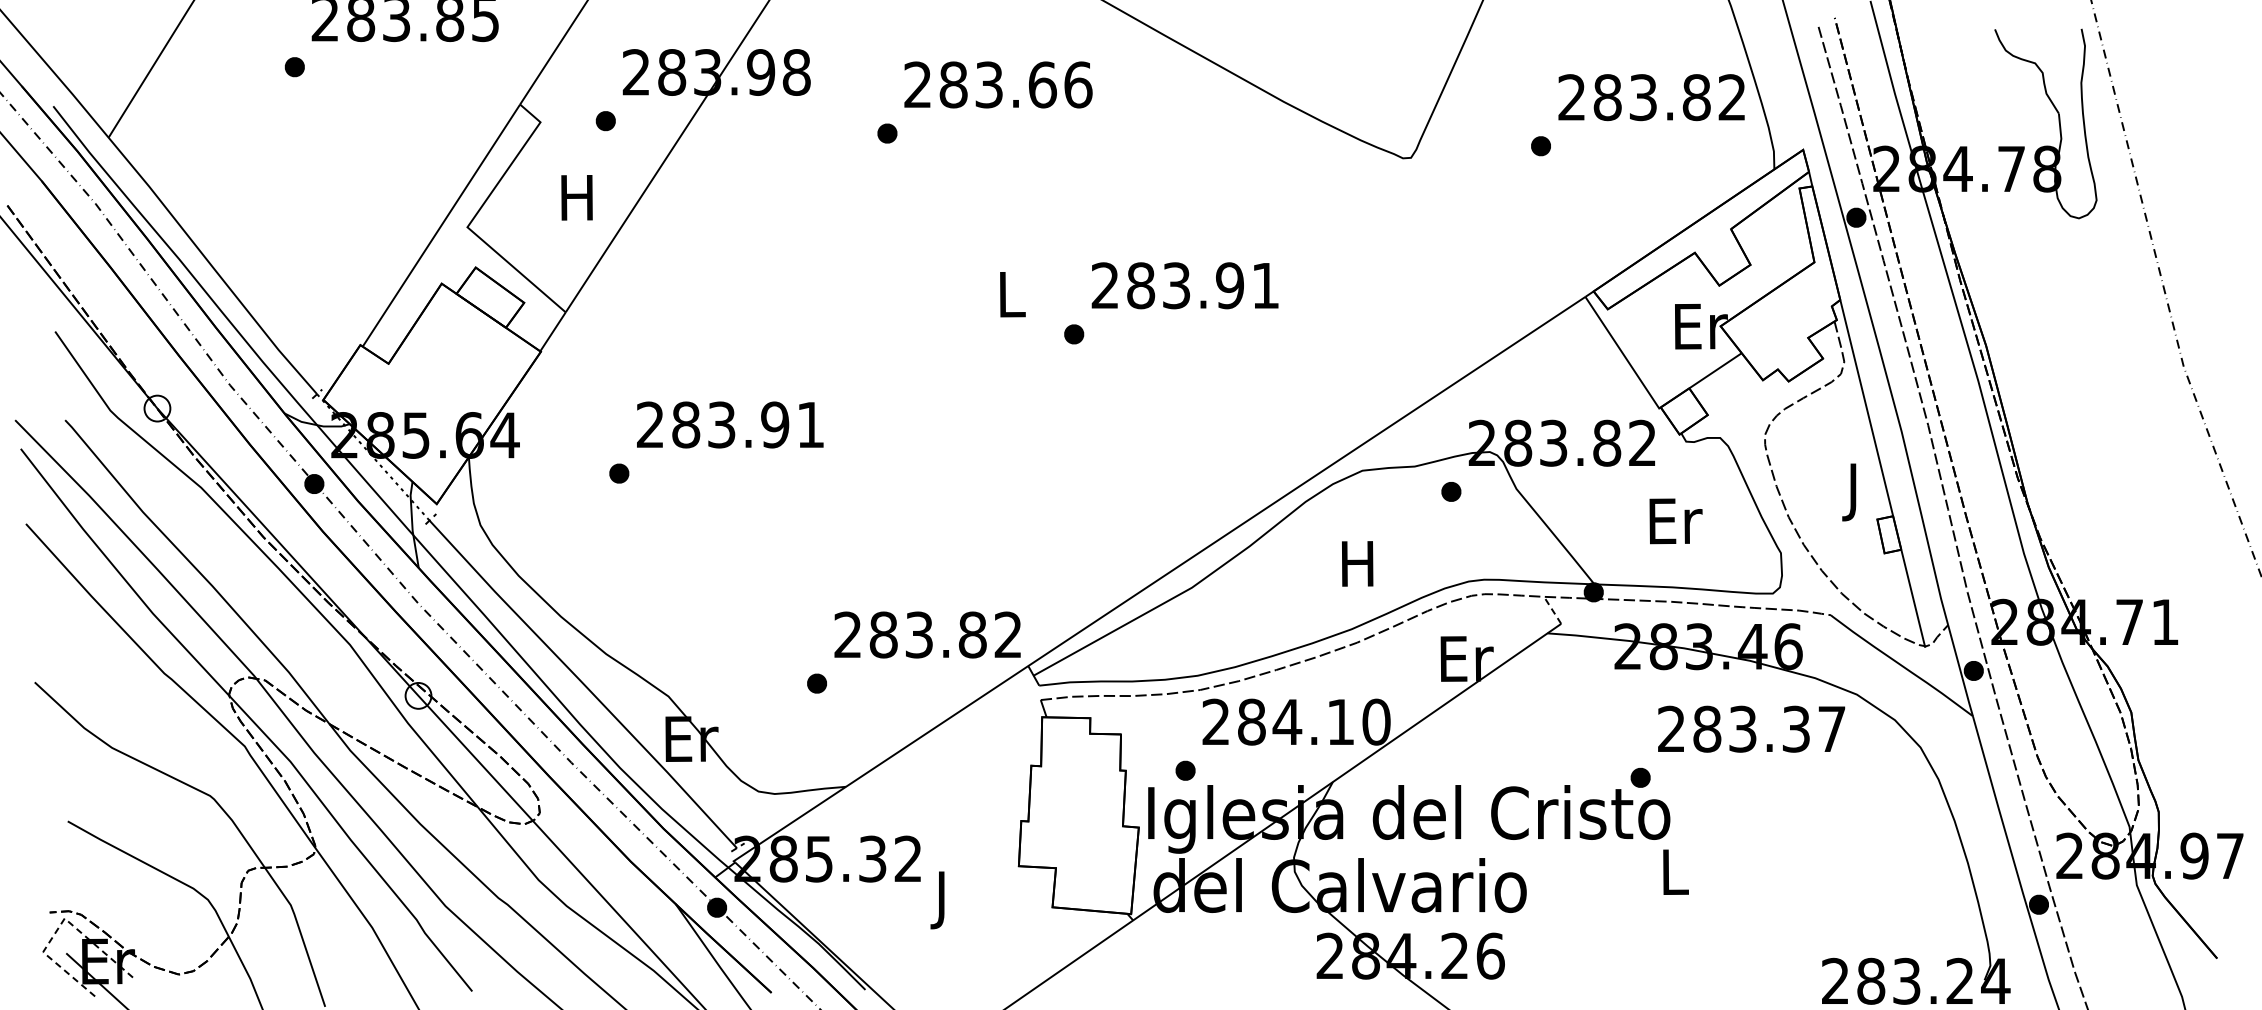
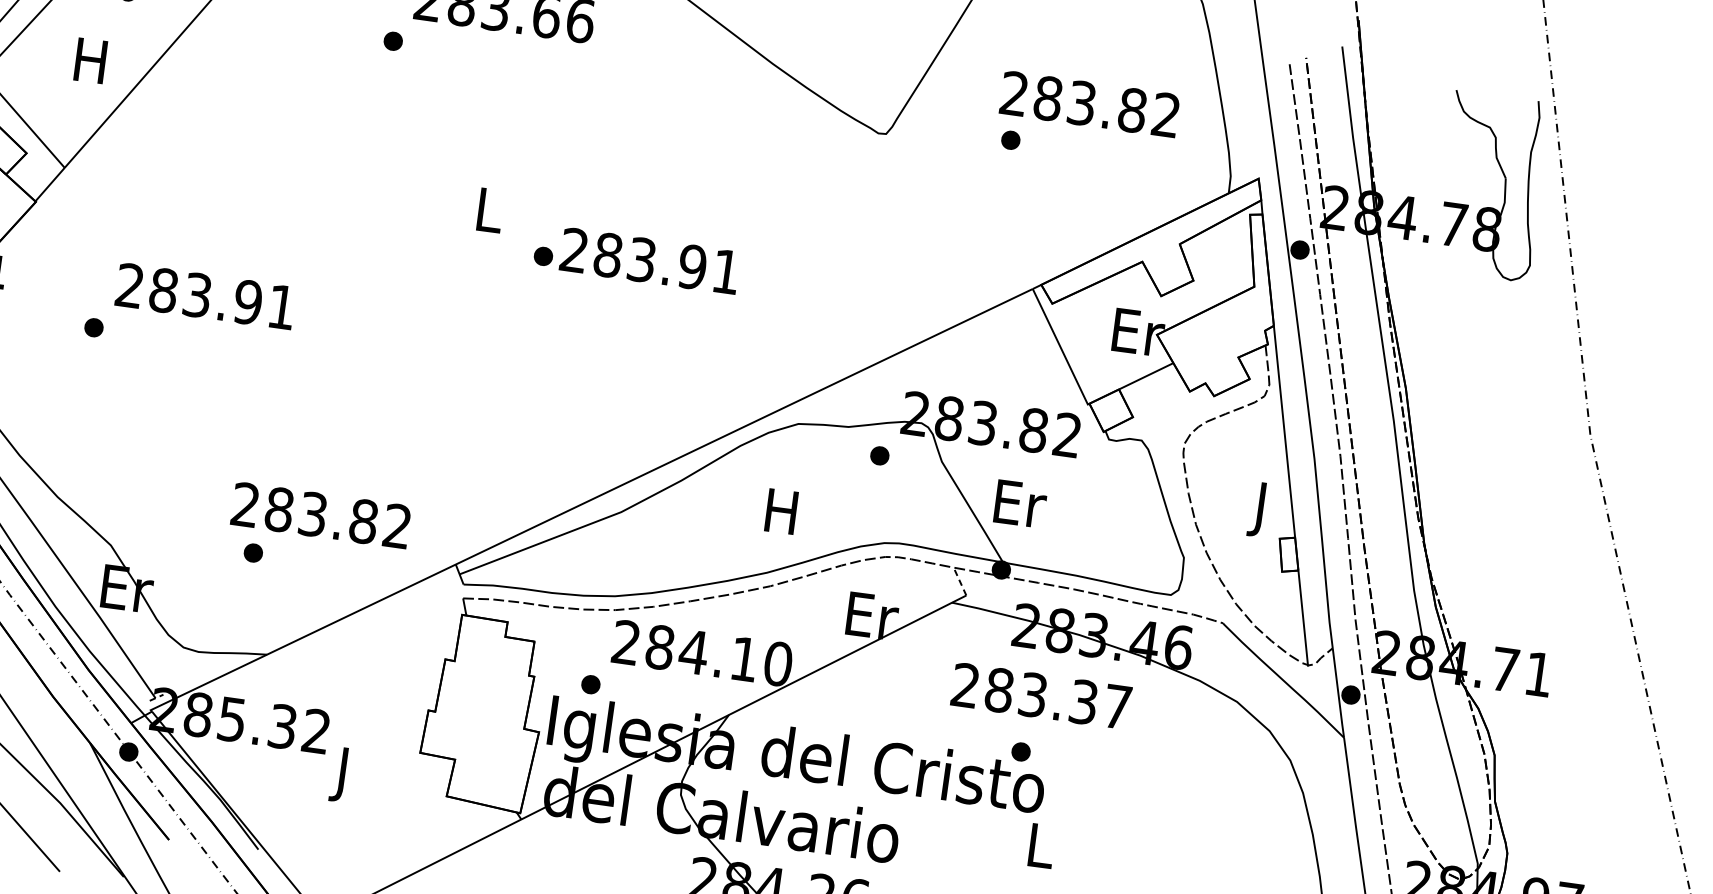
text: (1651, 97) -> (1089, 104), moved
text: (1184, 285) -> (649, 260), moved
text: (1675, 521) -> (1020, 504), moved
text: (927, 634) -> (320, 515), moved
text: (1751, 728) -> (1041, 695), moved

